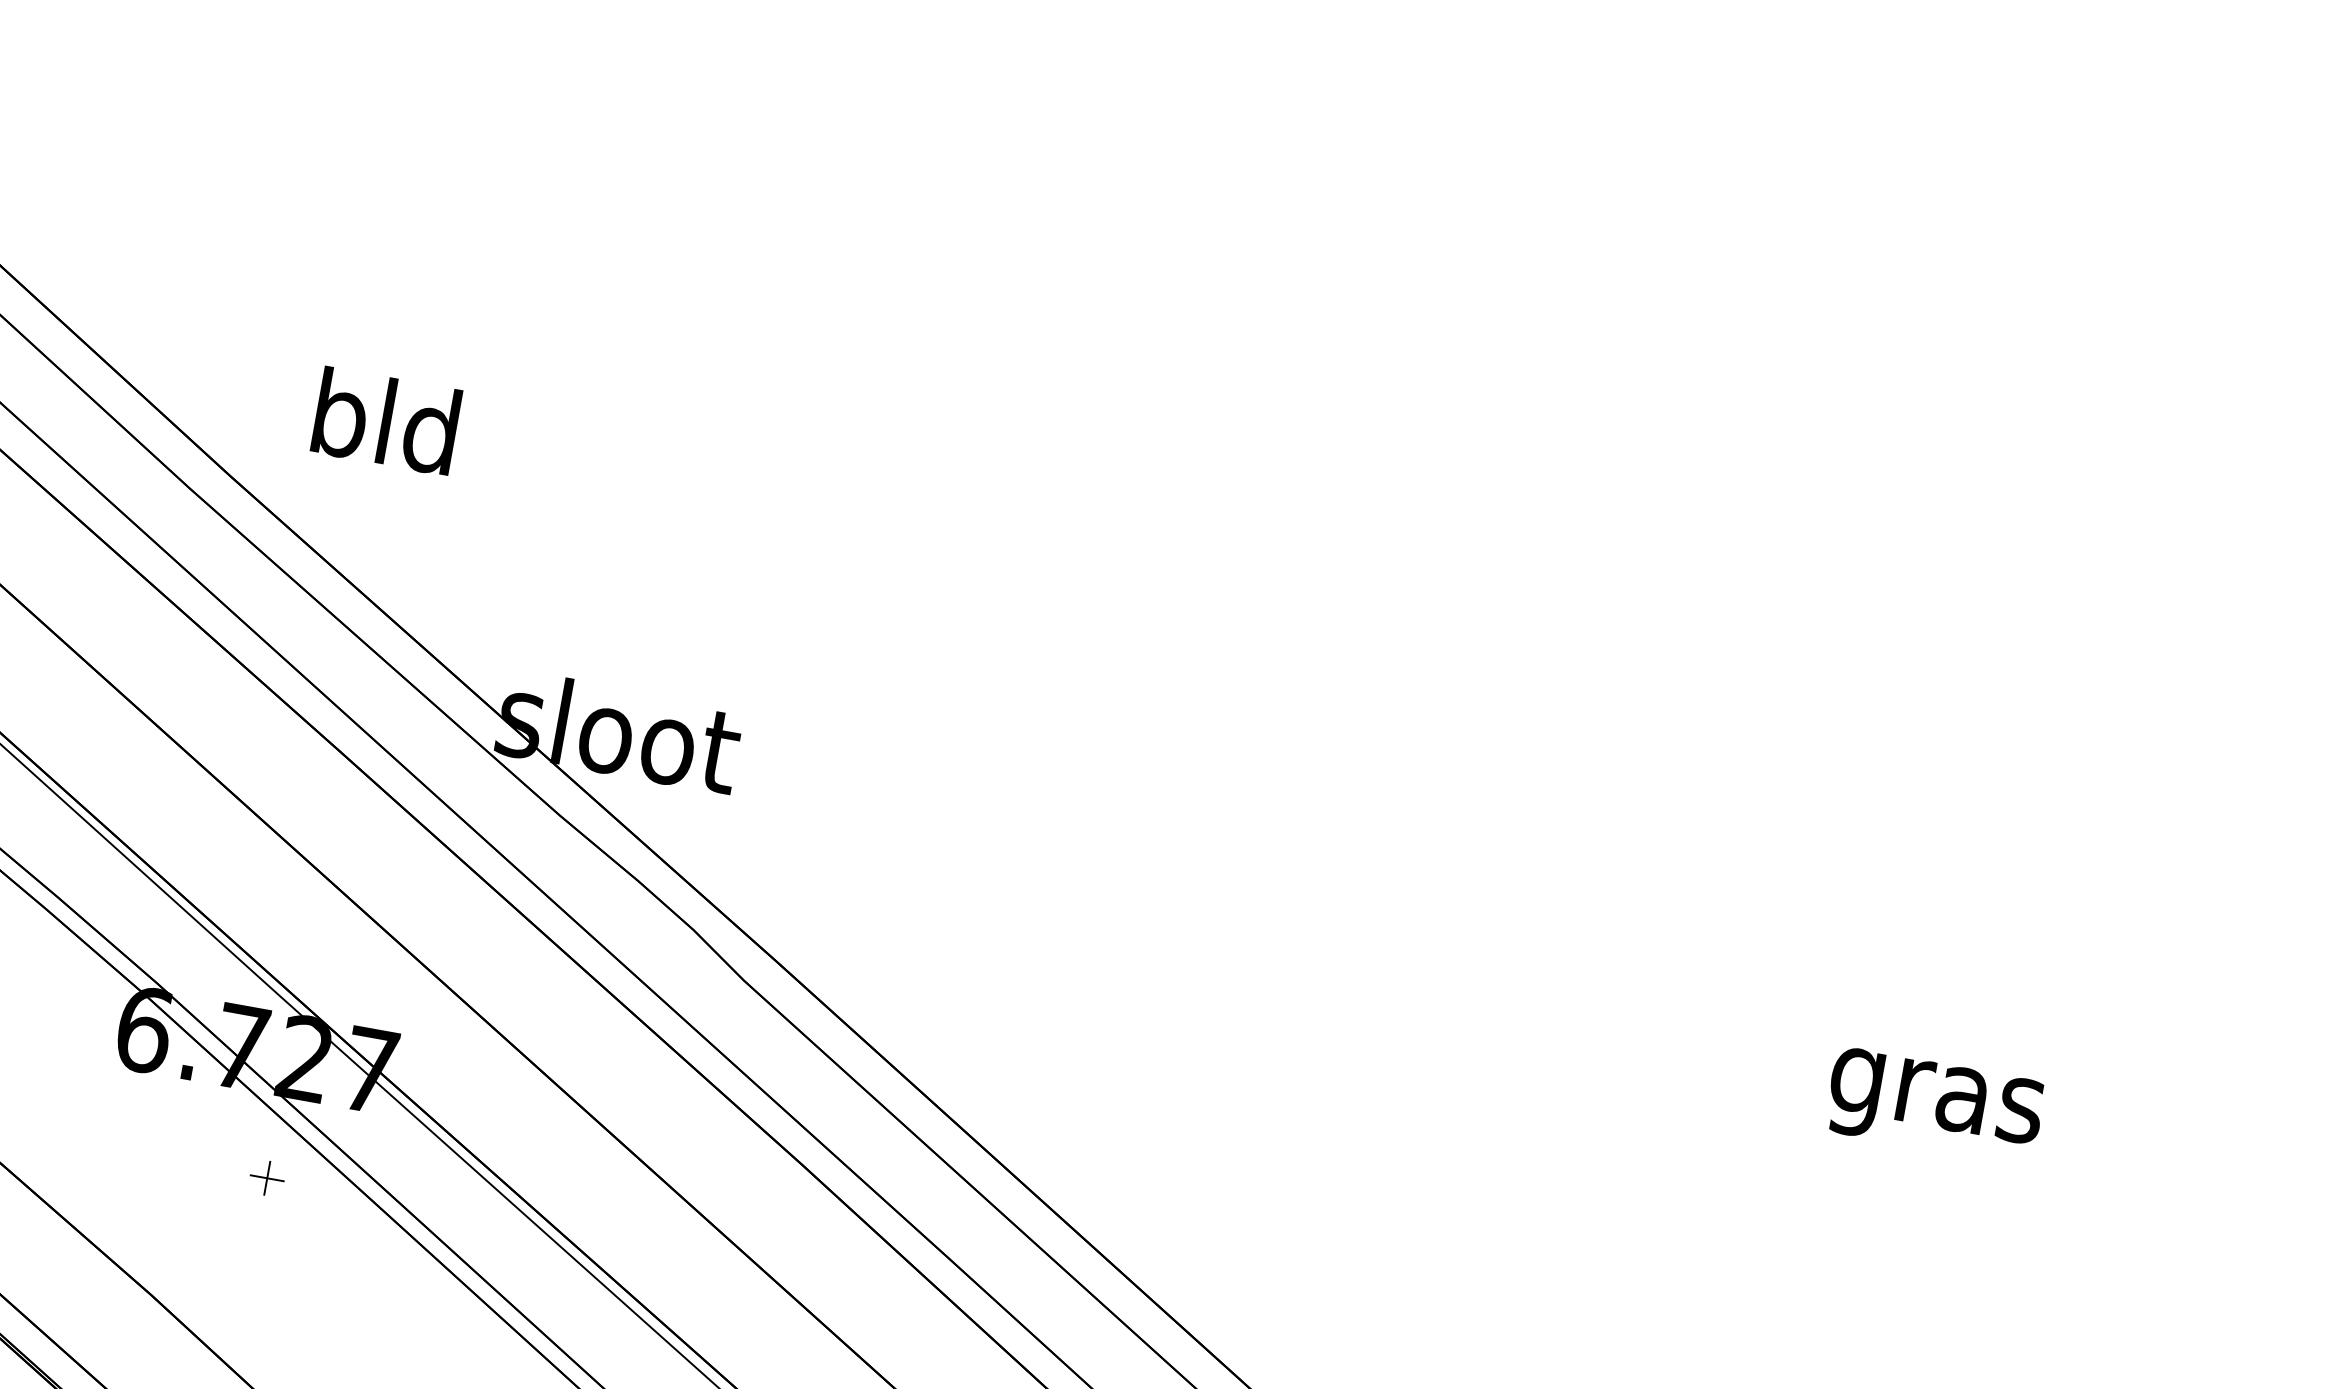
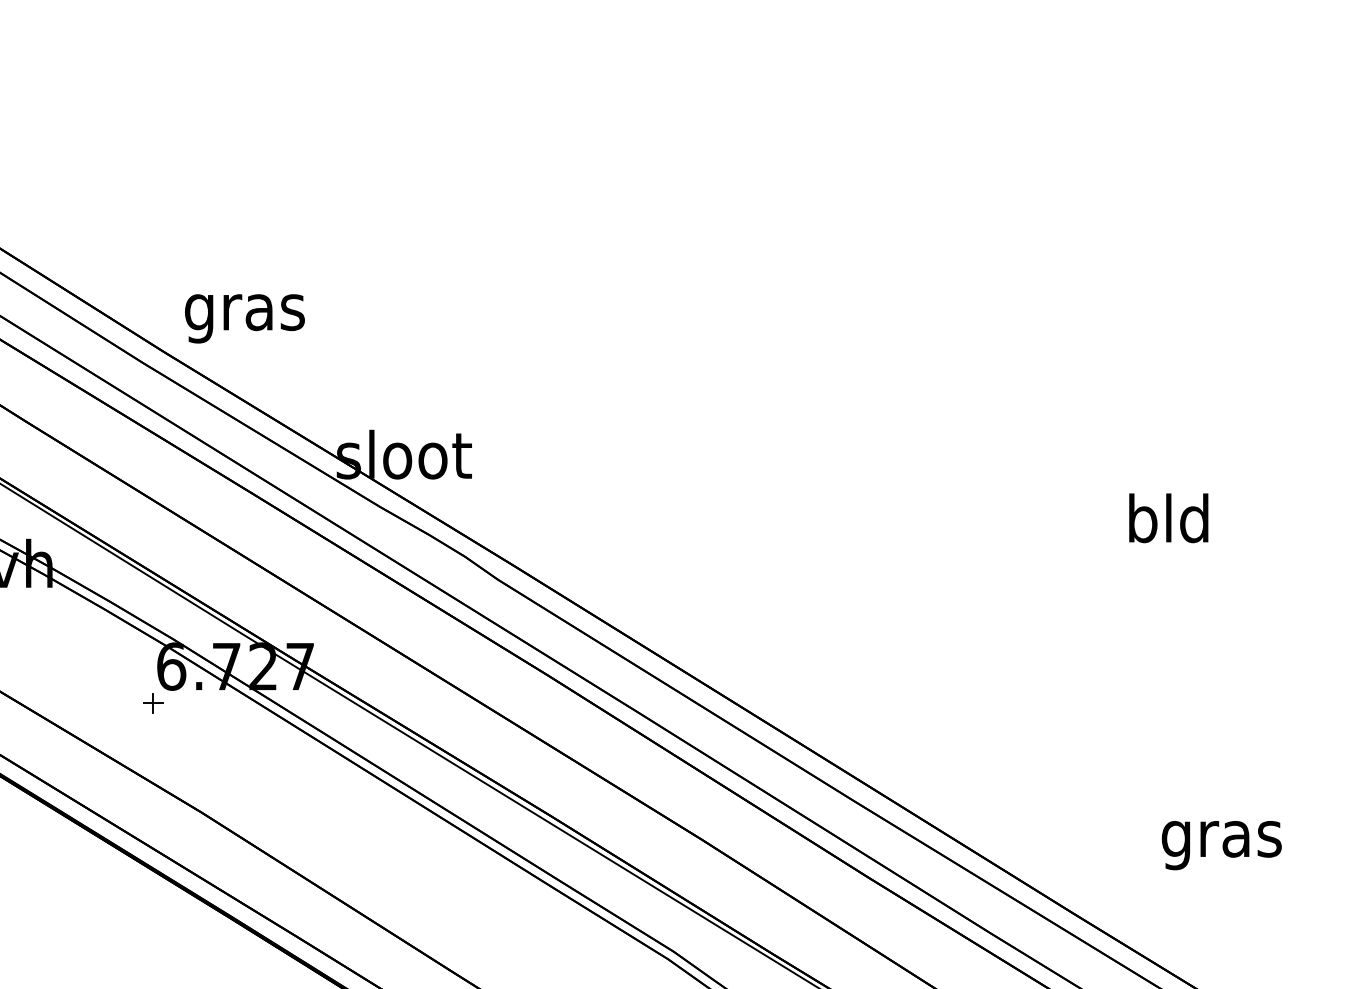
text: (383, 432) -> (244, 312), bld -> gras
text: (1936, 1095) -> (1168, 524), gras -> bld
part: (267, 1178) -> (153, 703), moved

